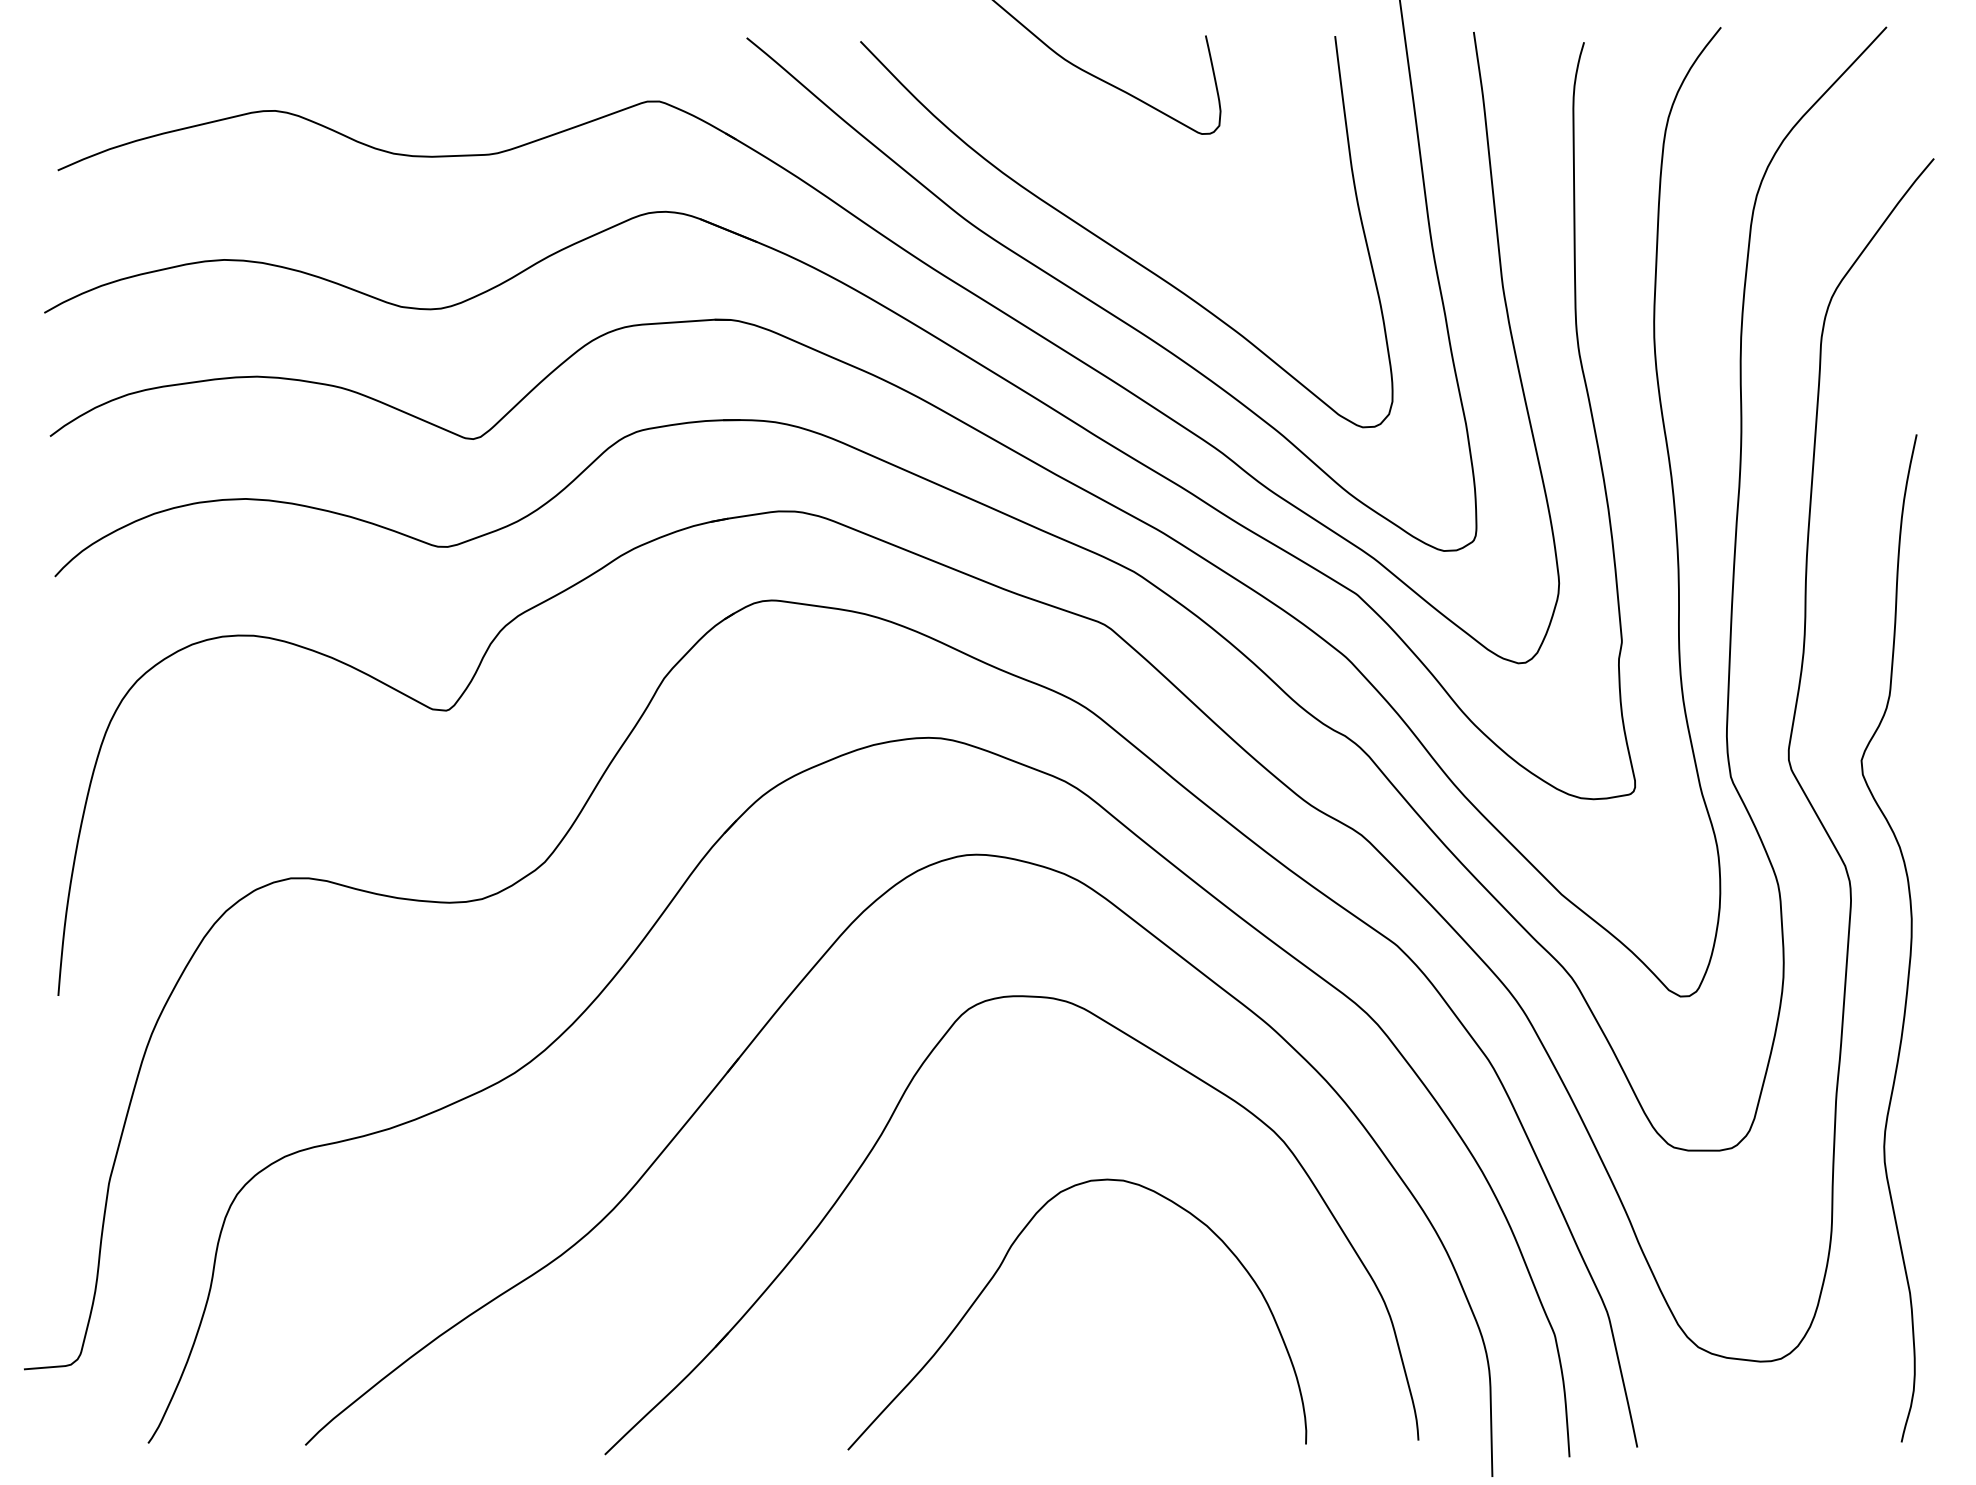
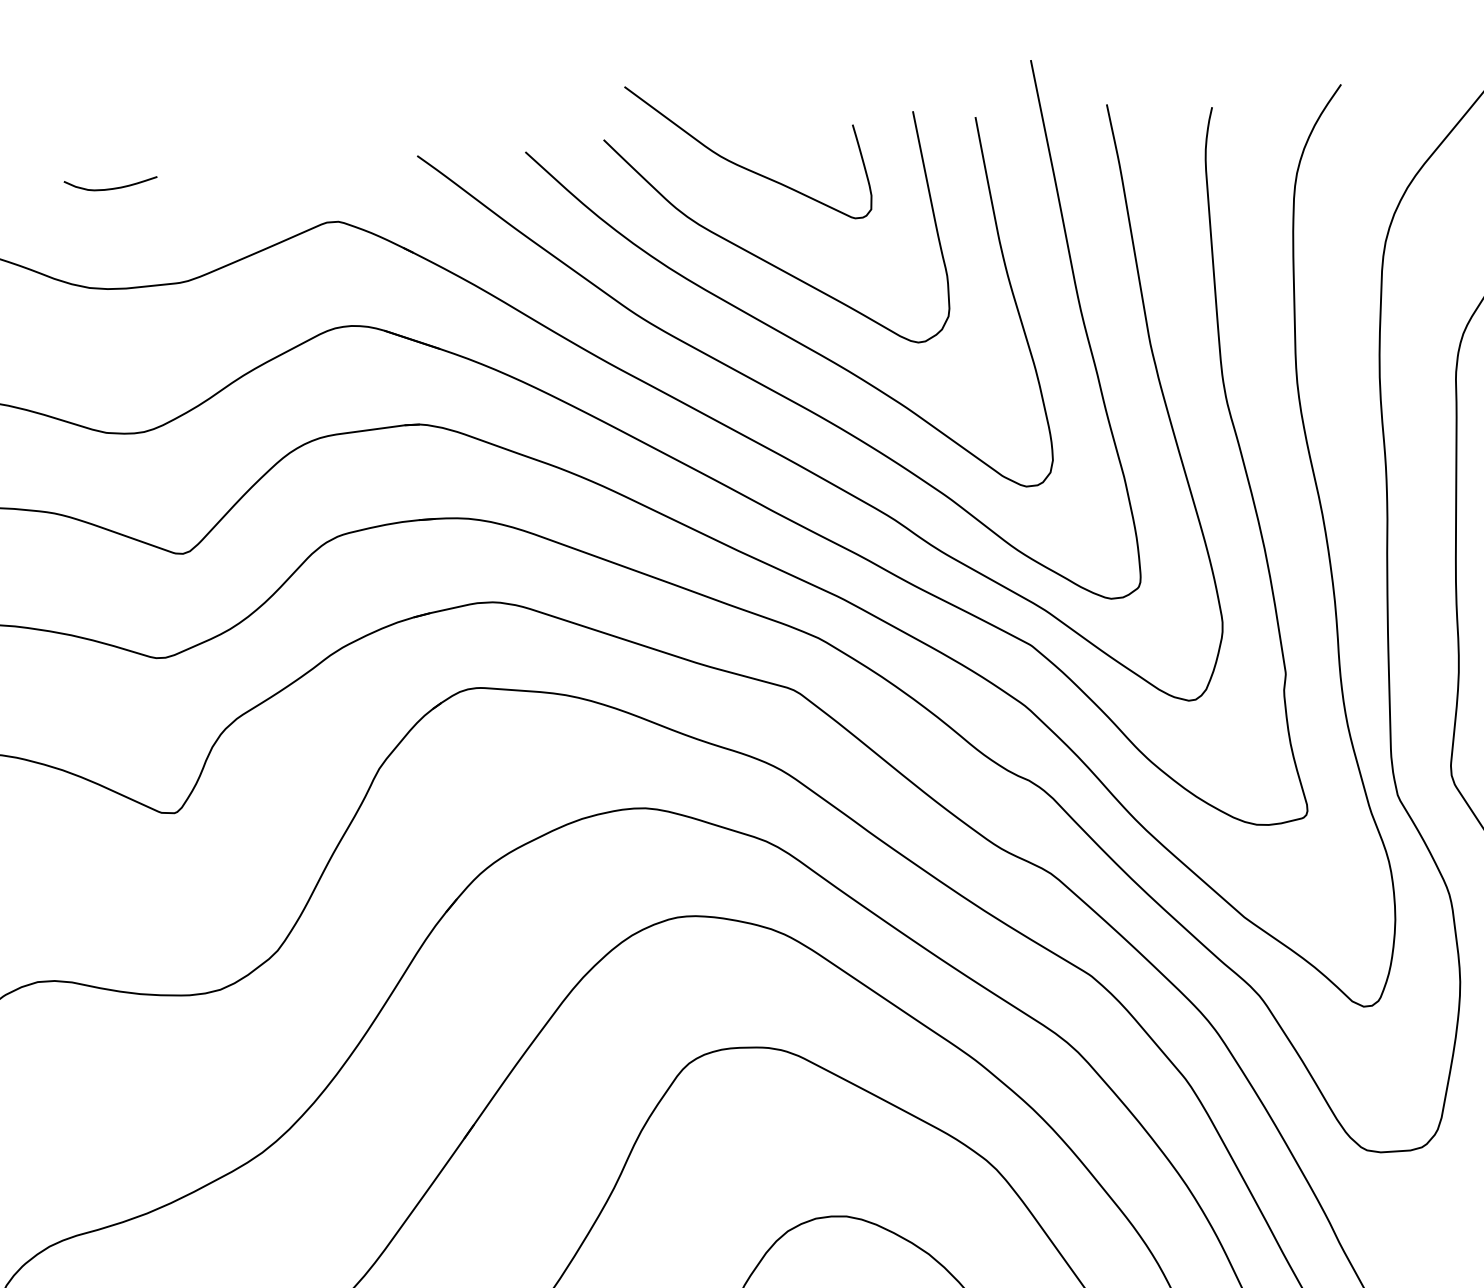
curve: (423, 50) -> (111, 188), added
curve: (1103, 170) -> (764, 259), added

